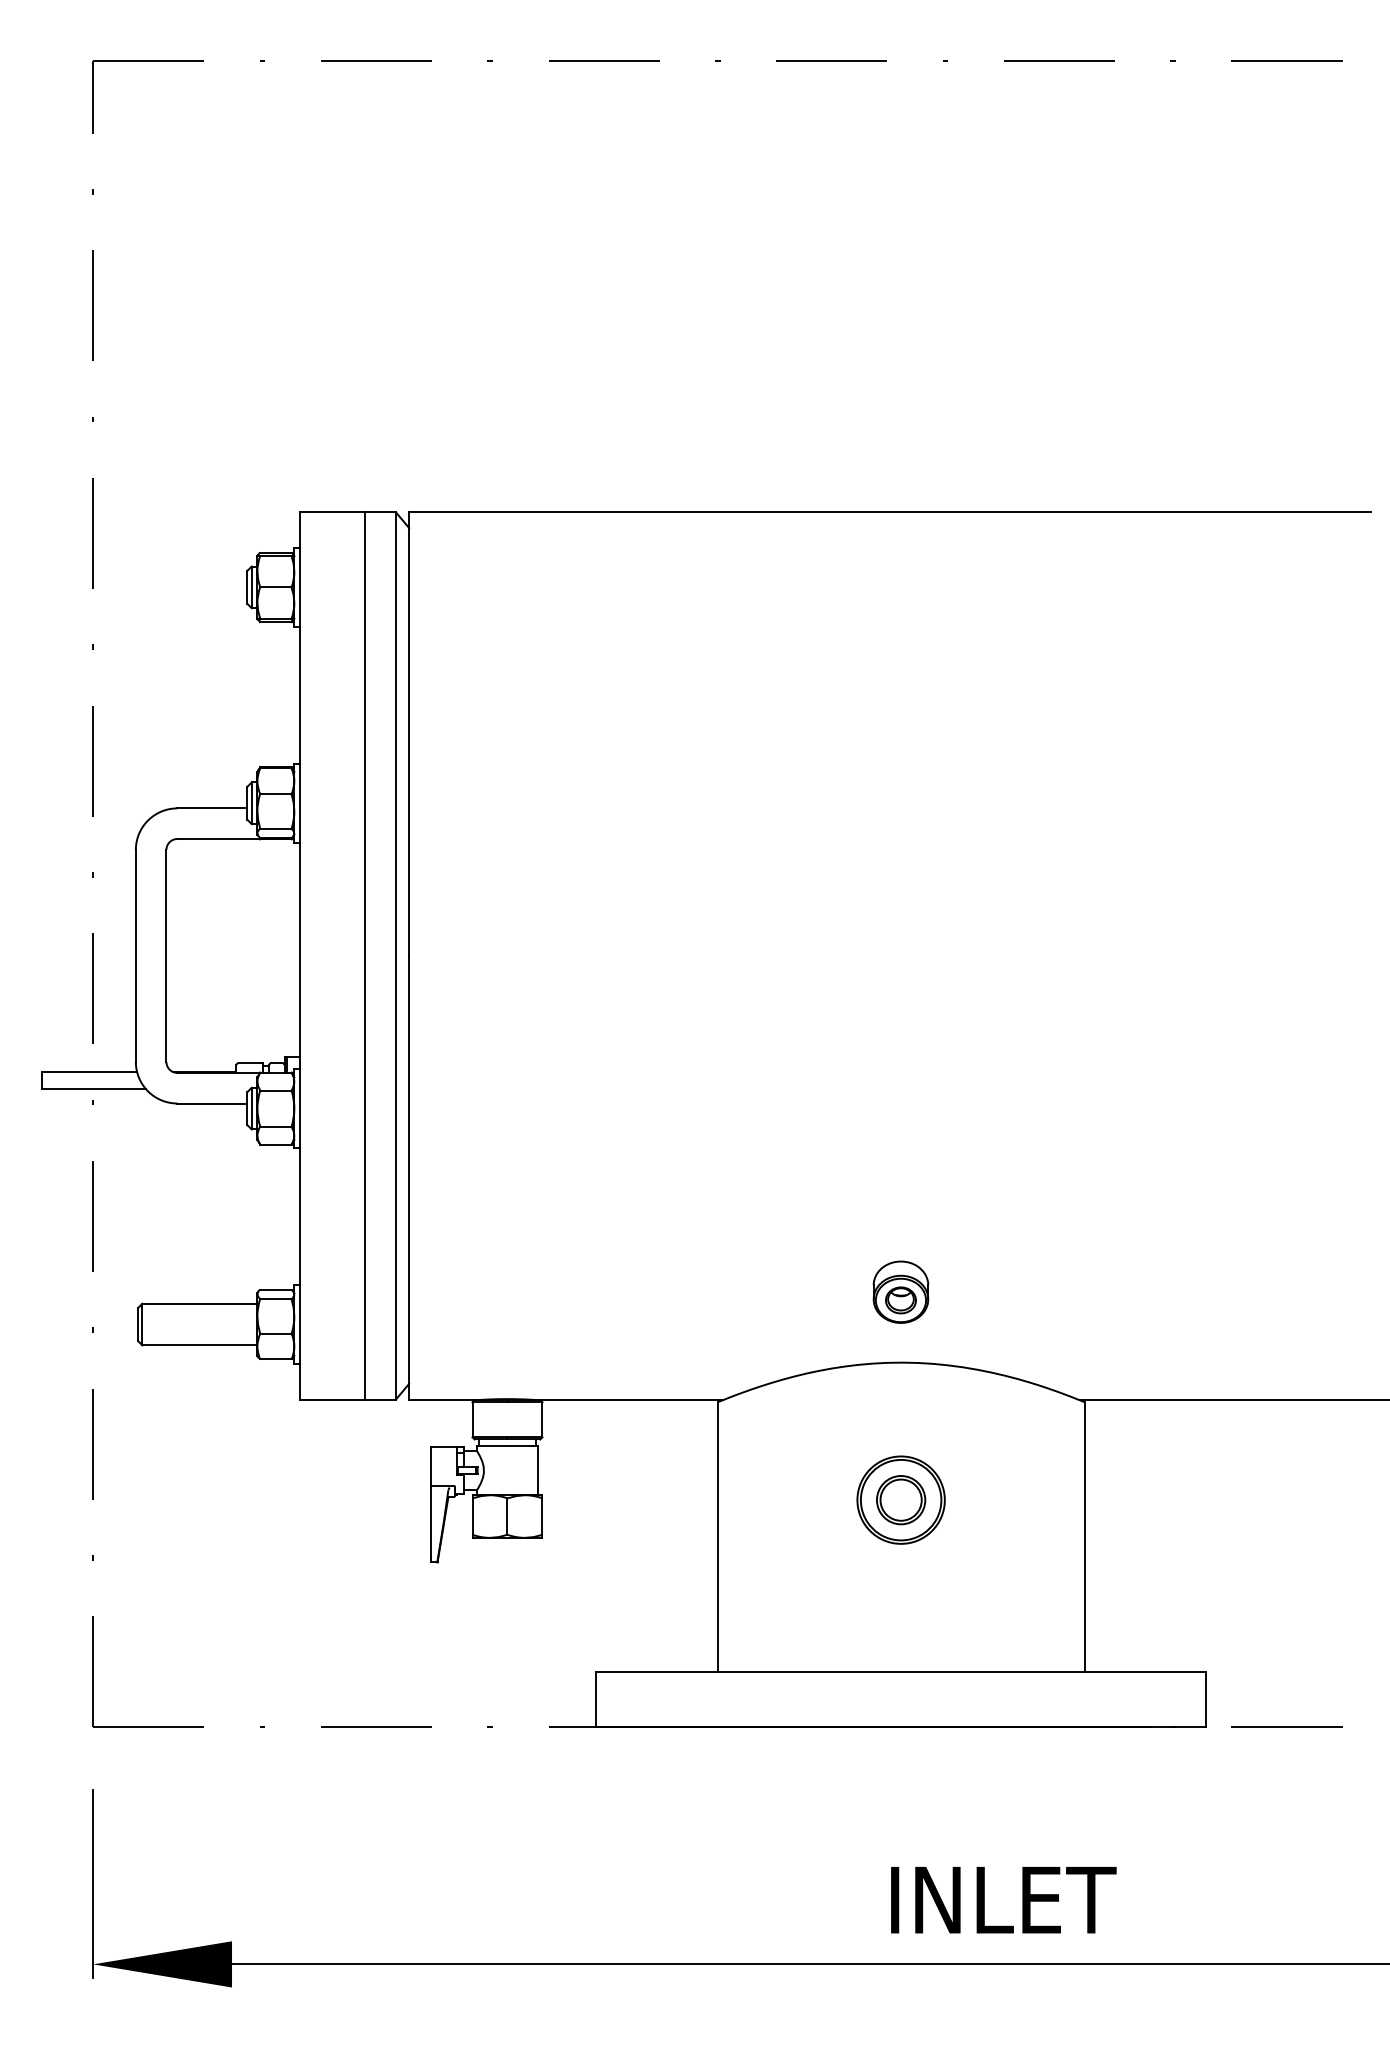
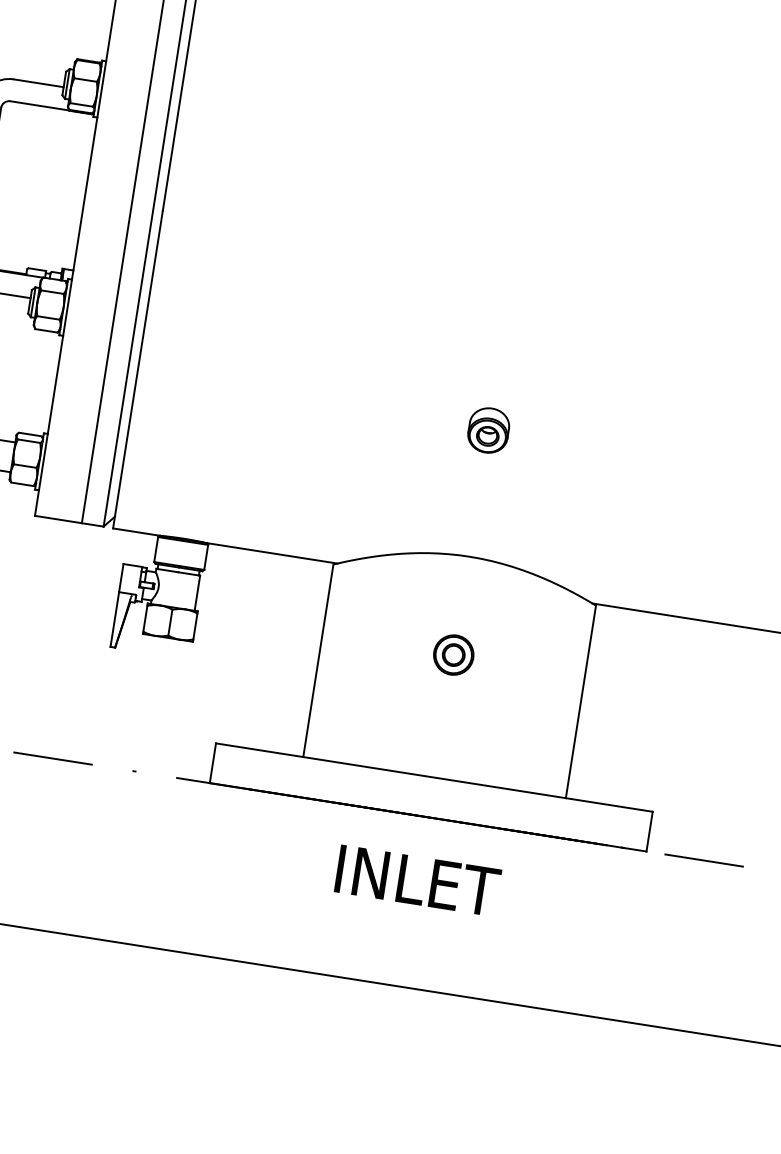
part: (900, 1291) -> (488, 429), moved
part: (901, 1500) -> (453, 655), size x0.62
text: (1003, 1900) -> (417, 881), moved

